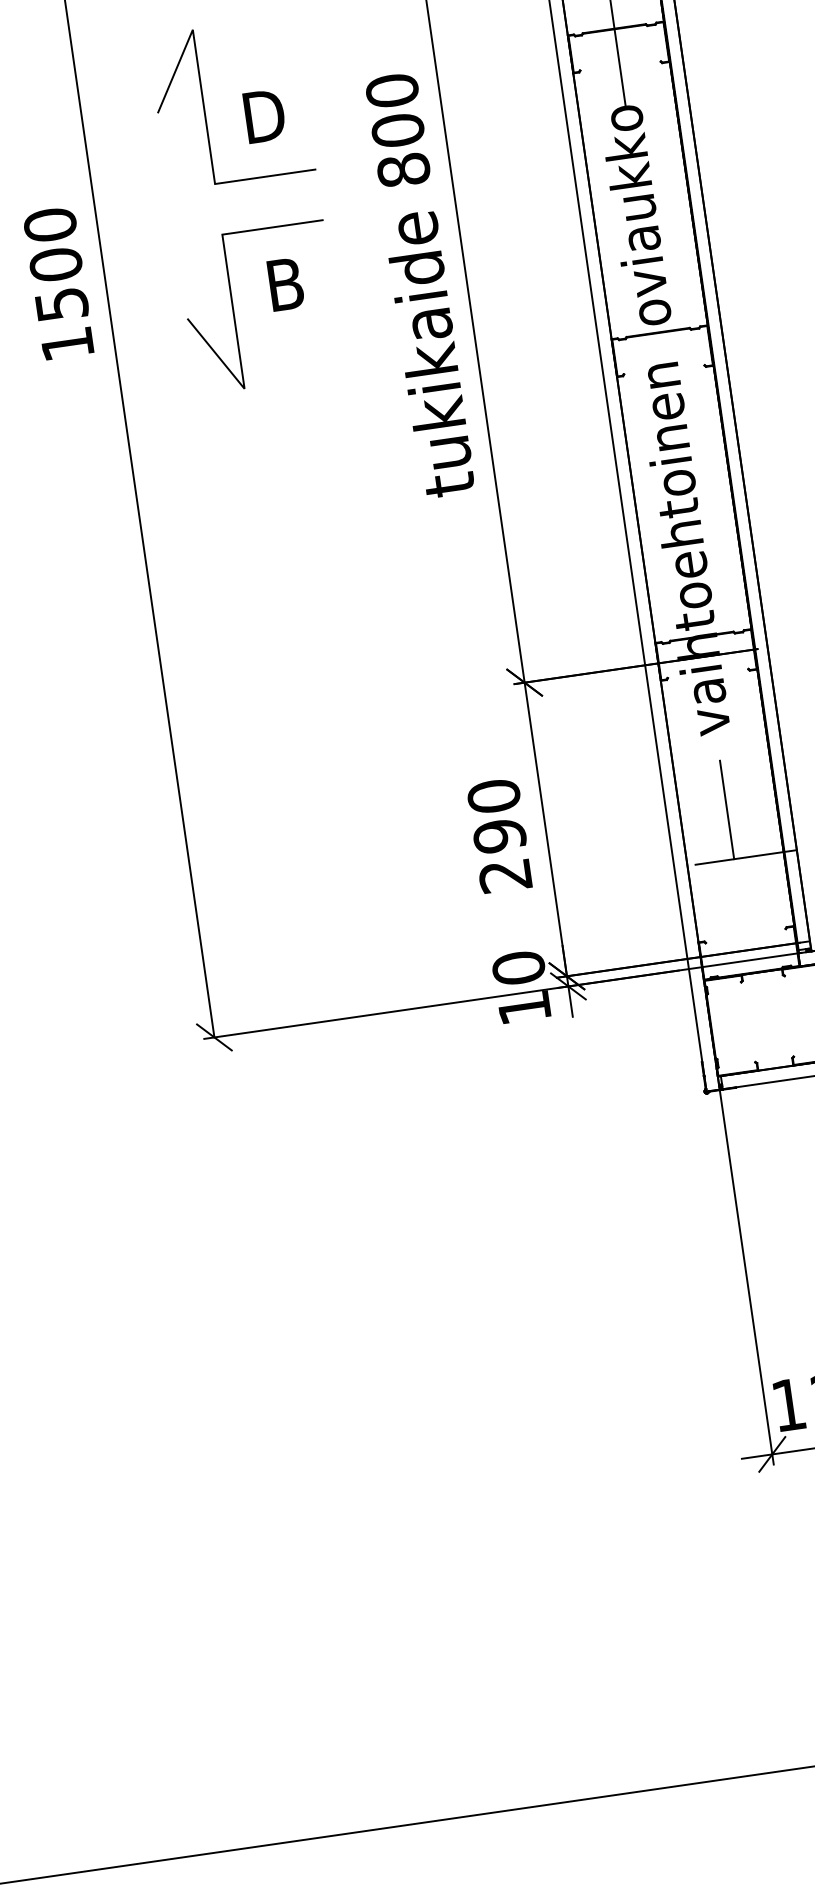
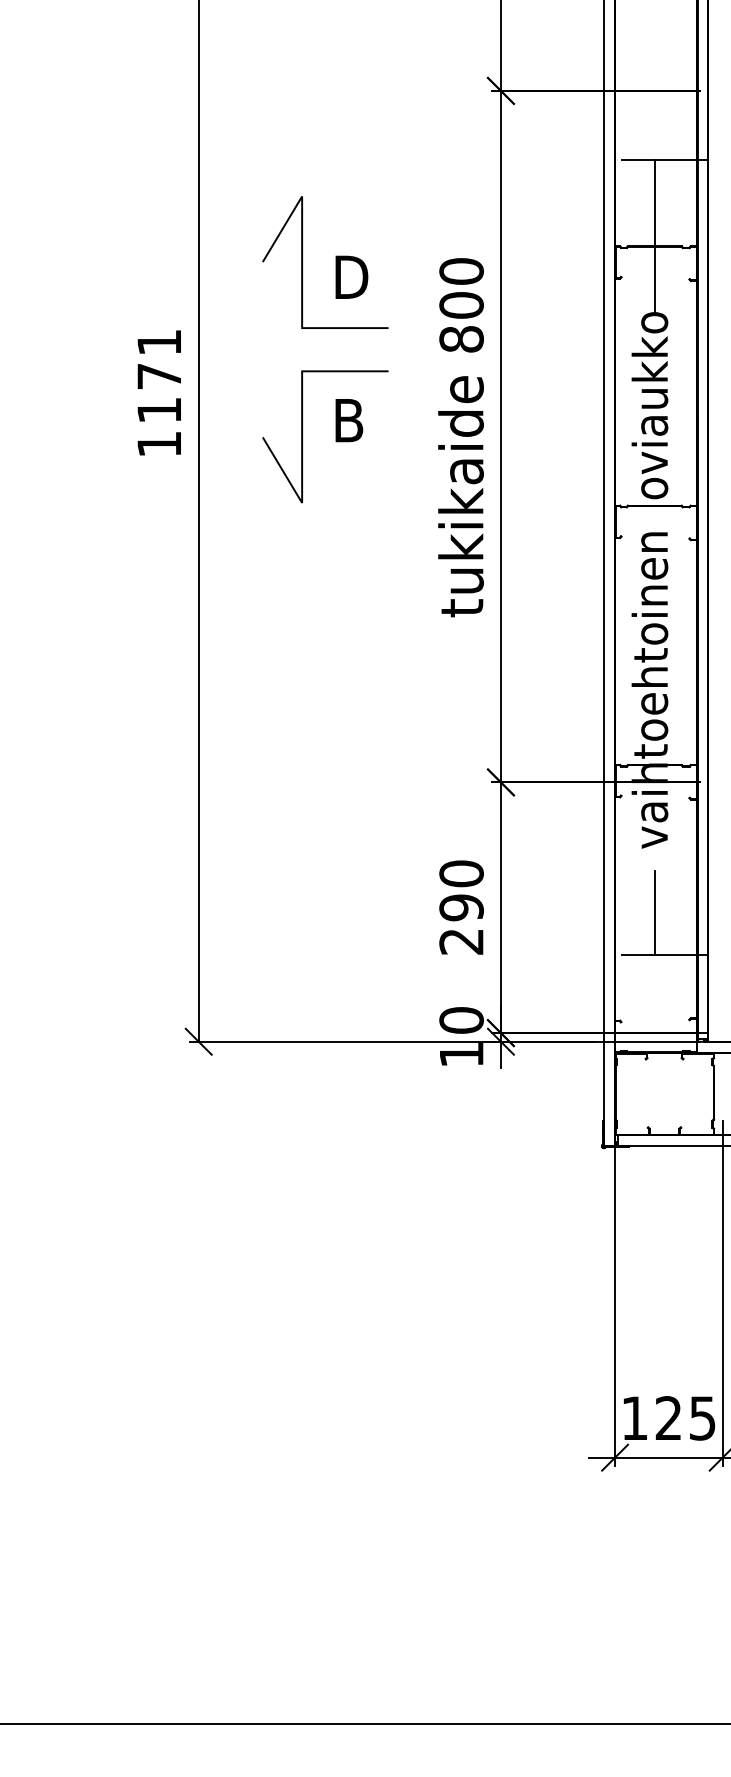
text: (56, 264) -> (159, 376), 1500 -> 1171

